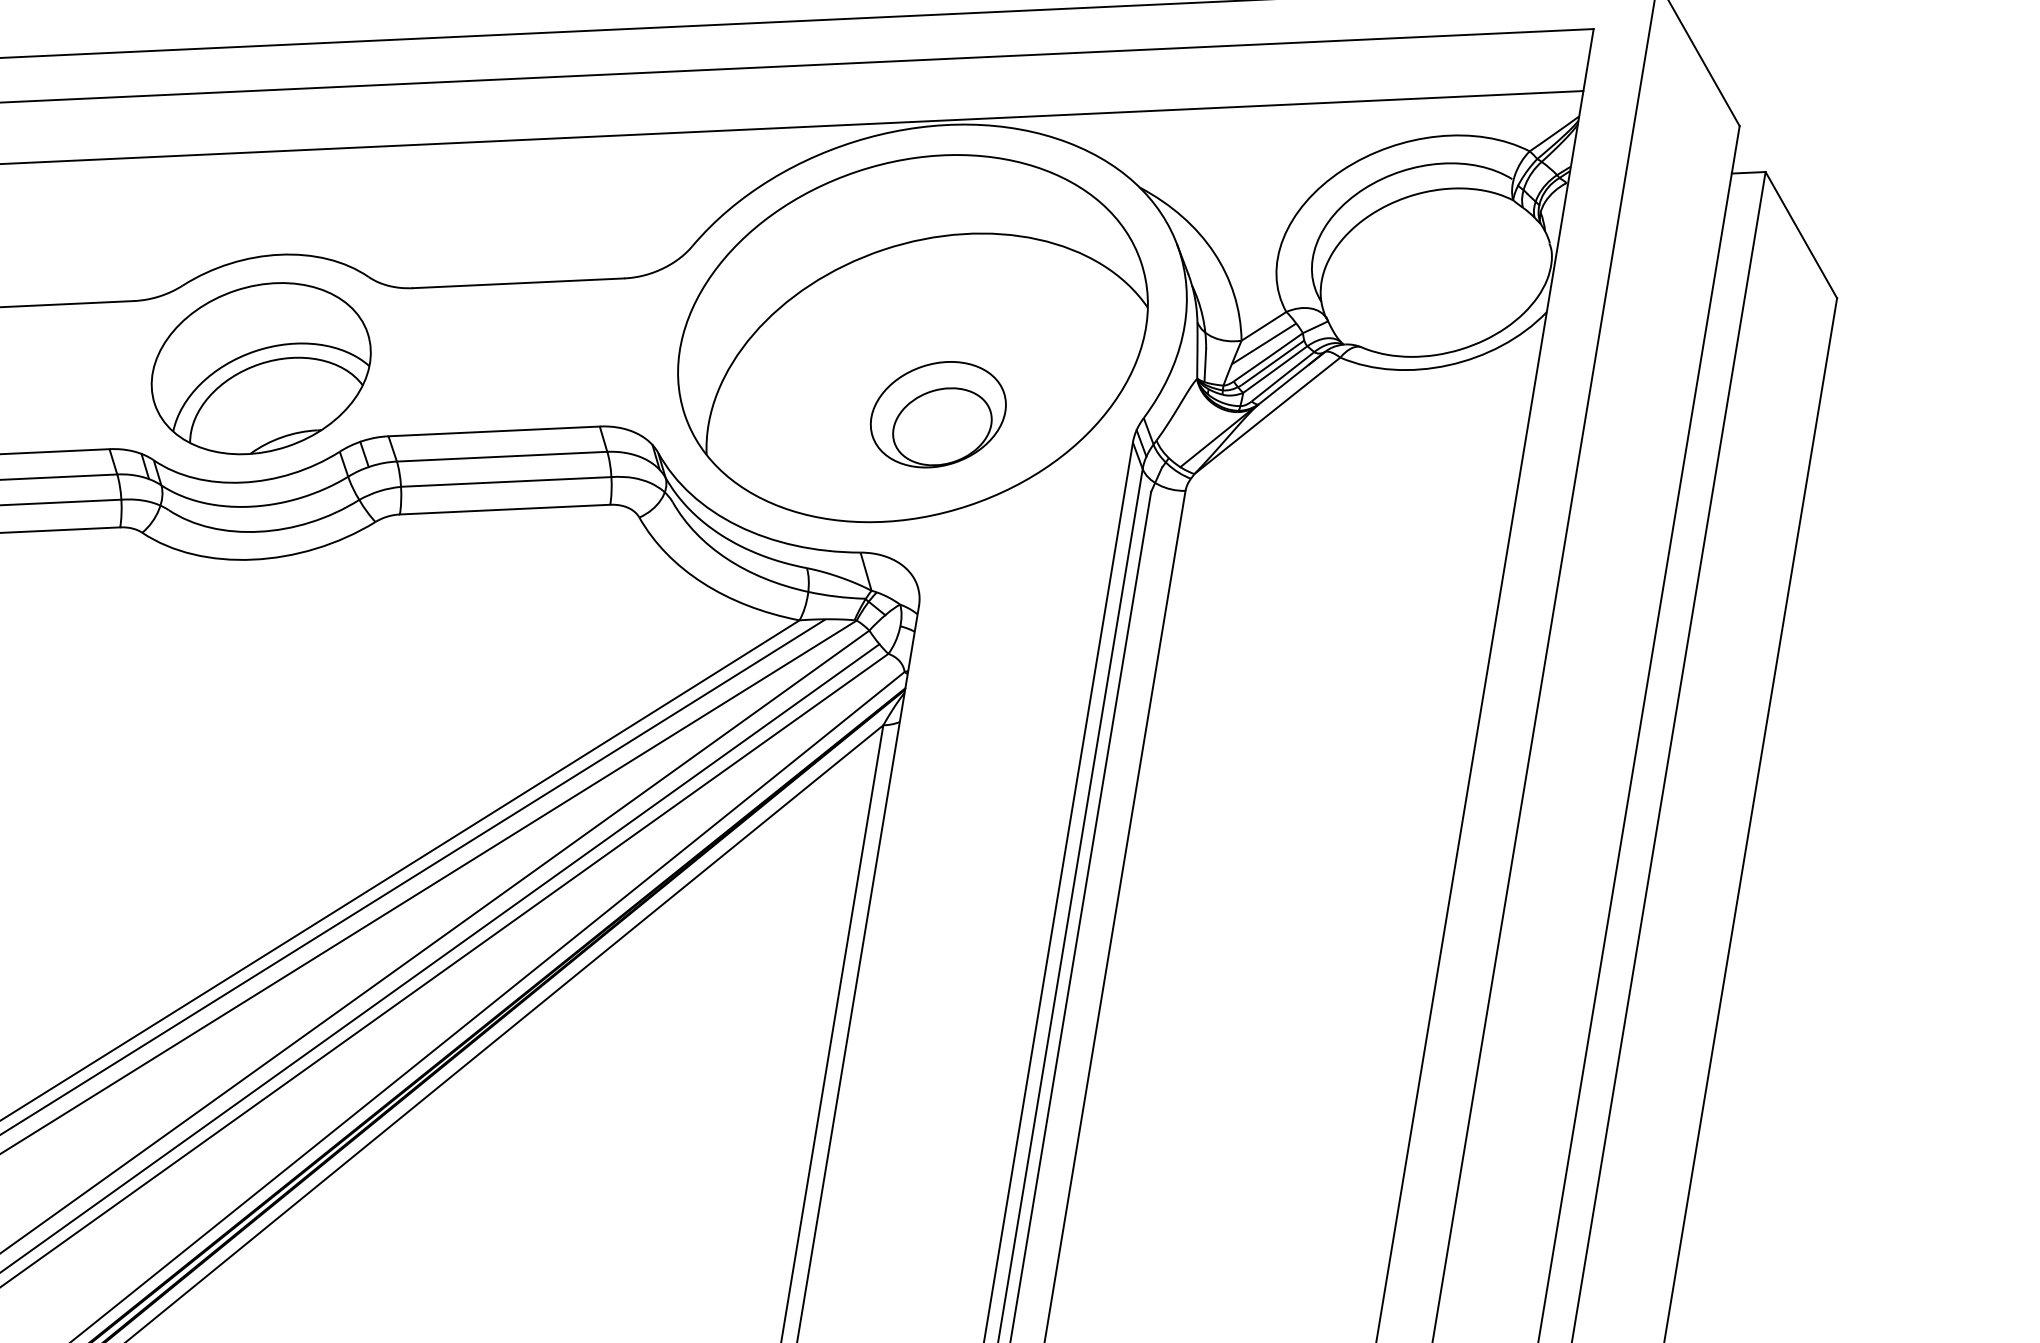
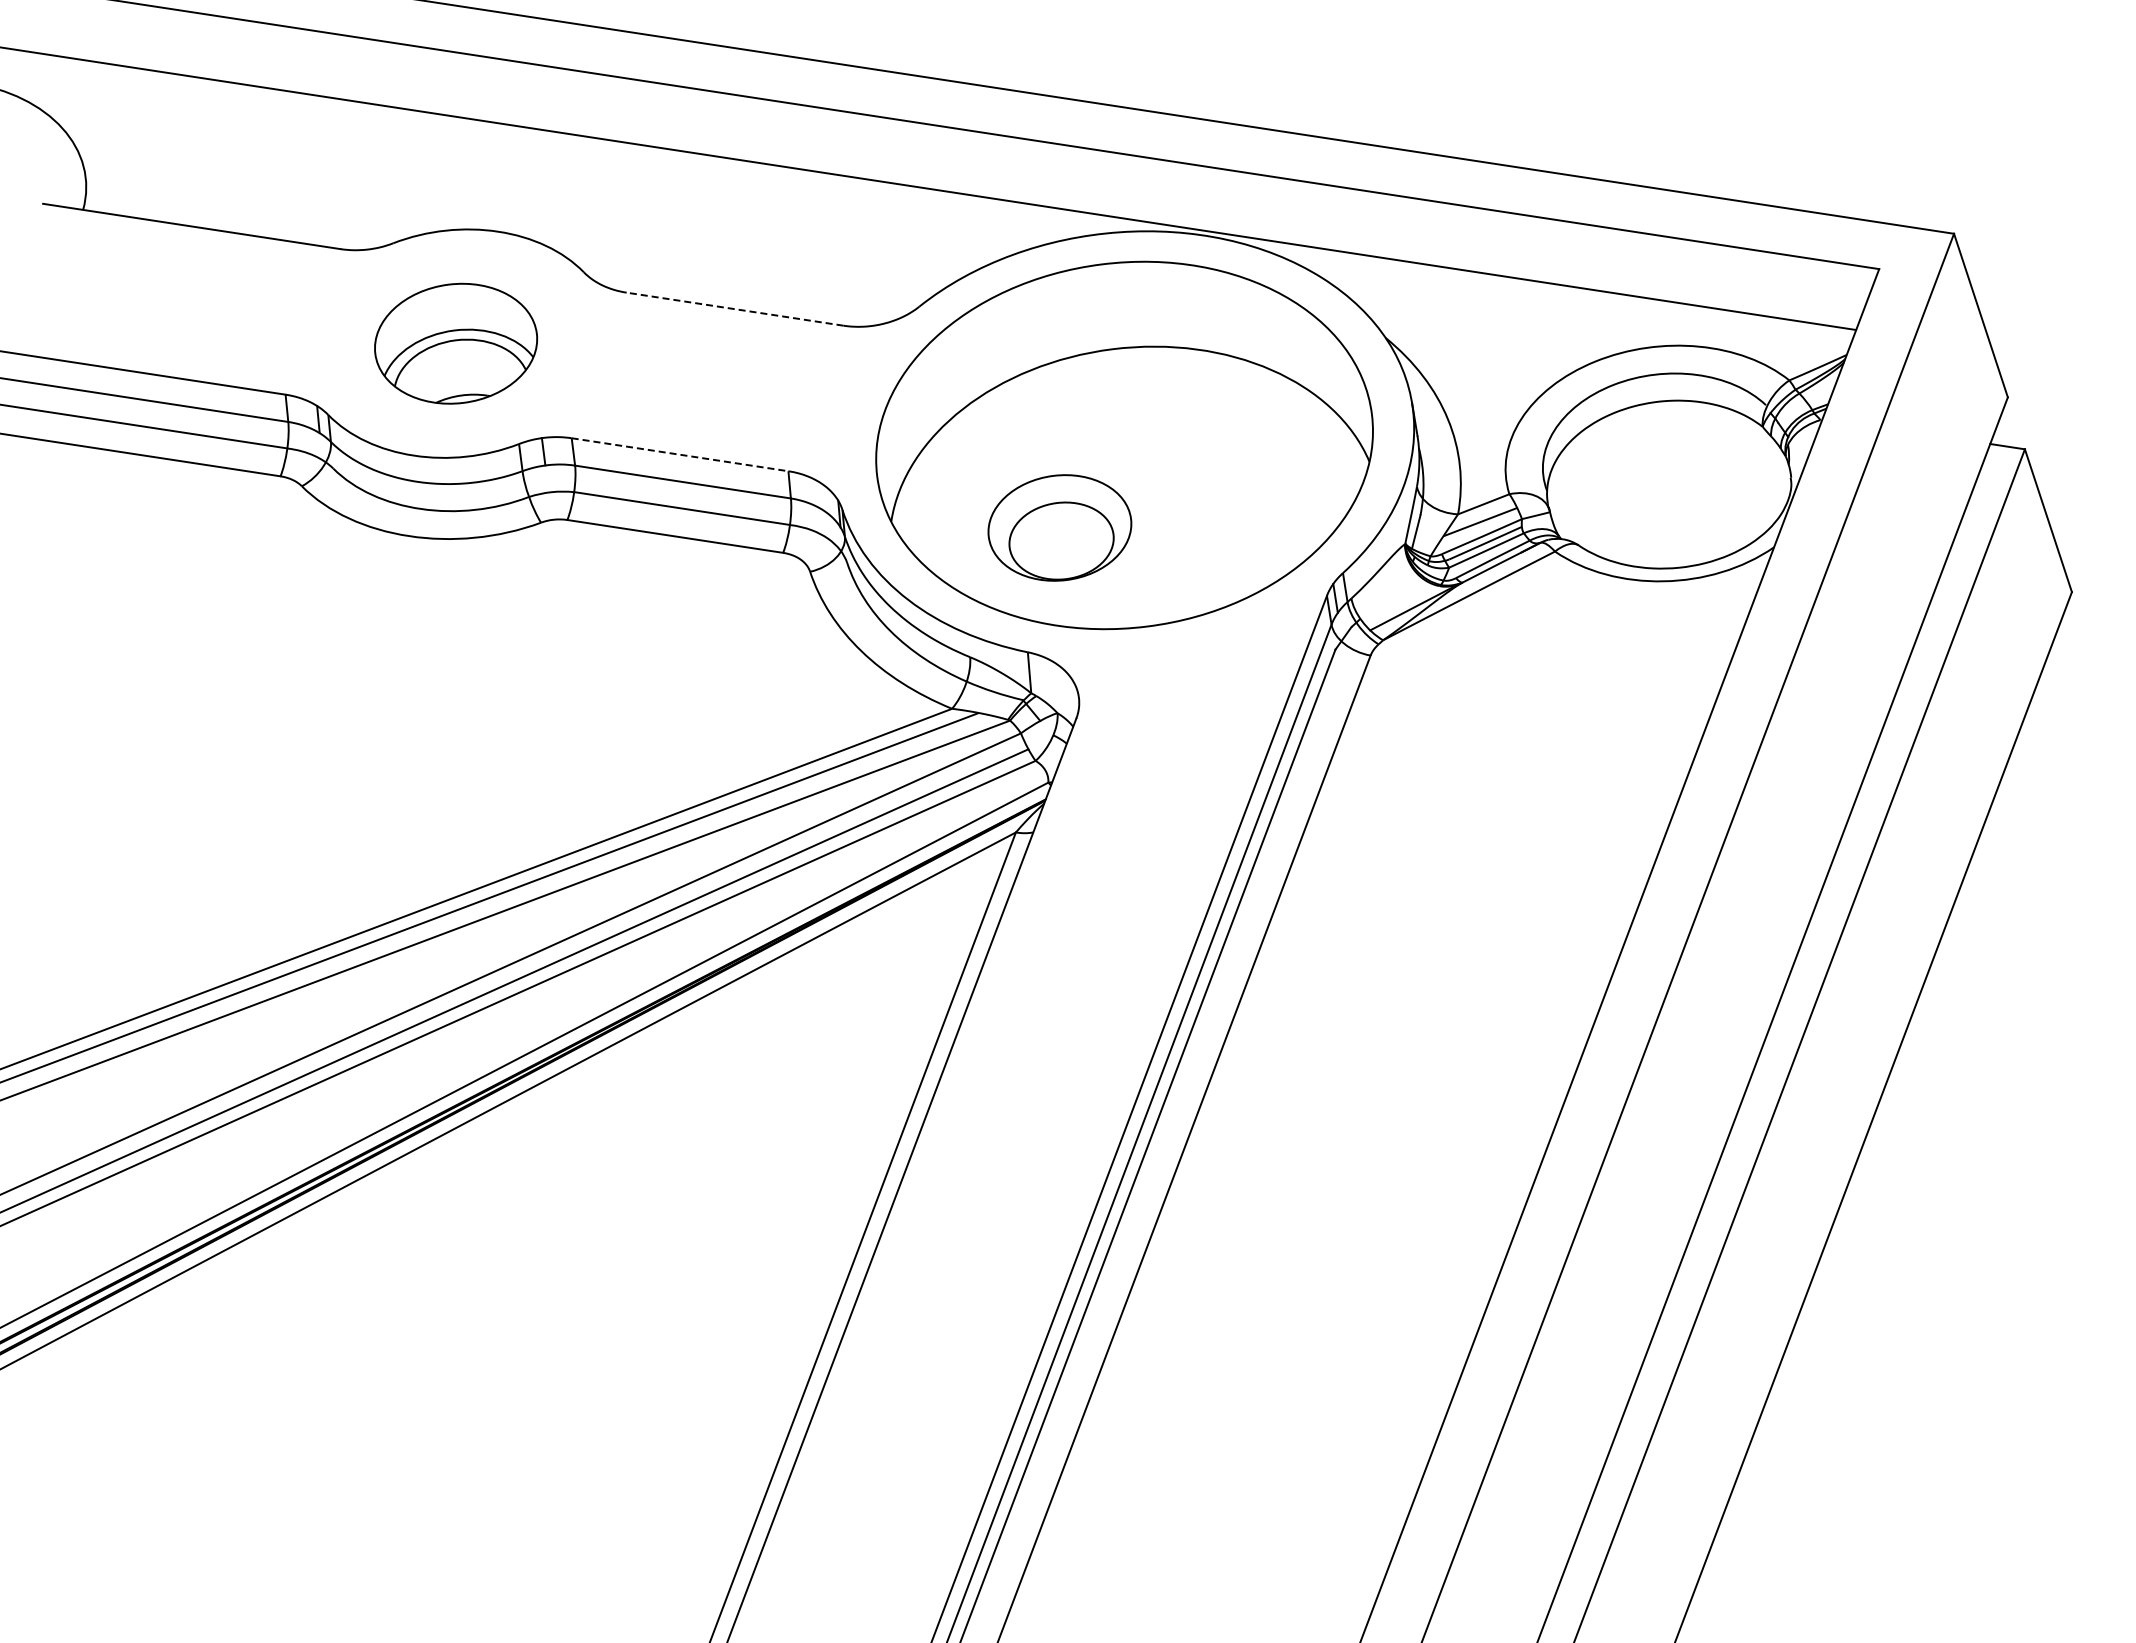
line: (519, 283) -> (735, 309), solid -> dashed
part: (260, 368) -> (455, 343), size x0.7
part: (937, 414) -> (1059, 527), moved
line: (494, 431) -> (680, 454), solid -> dashed

